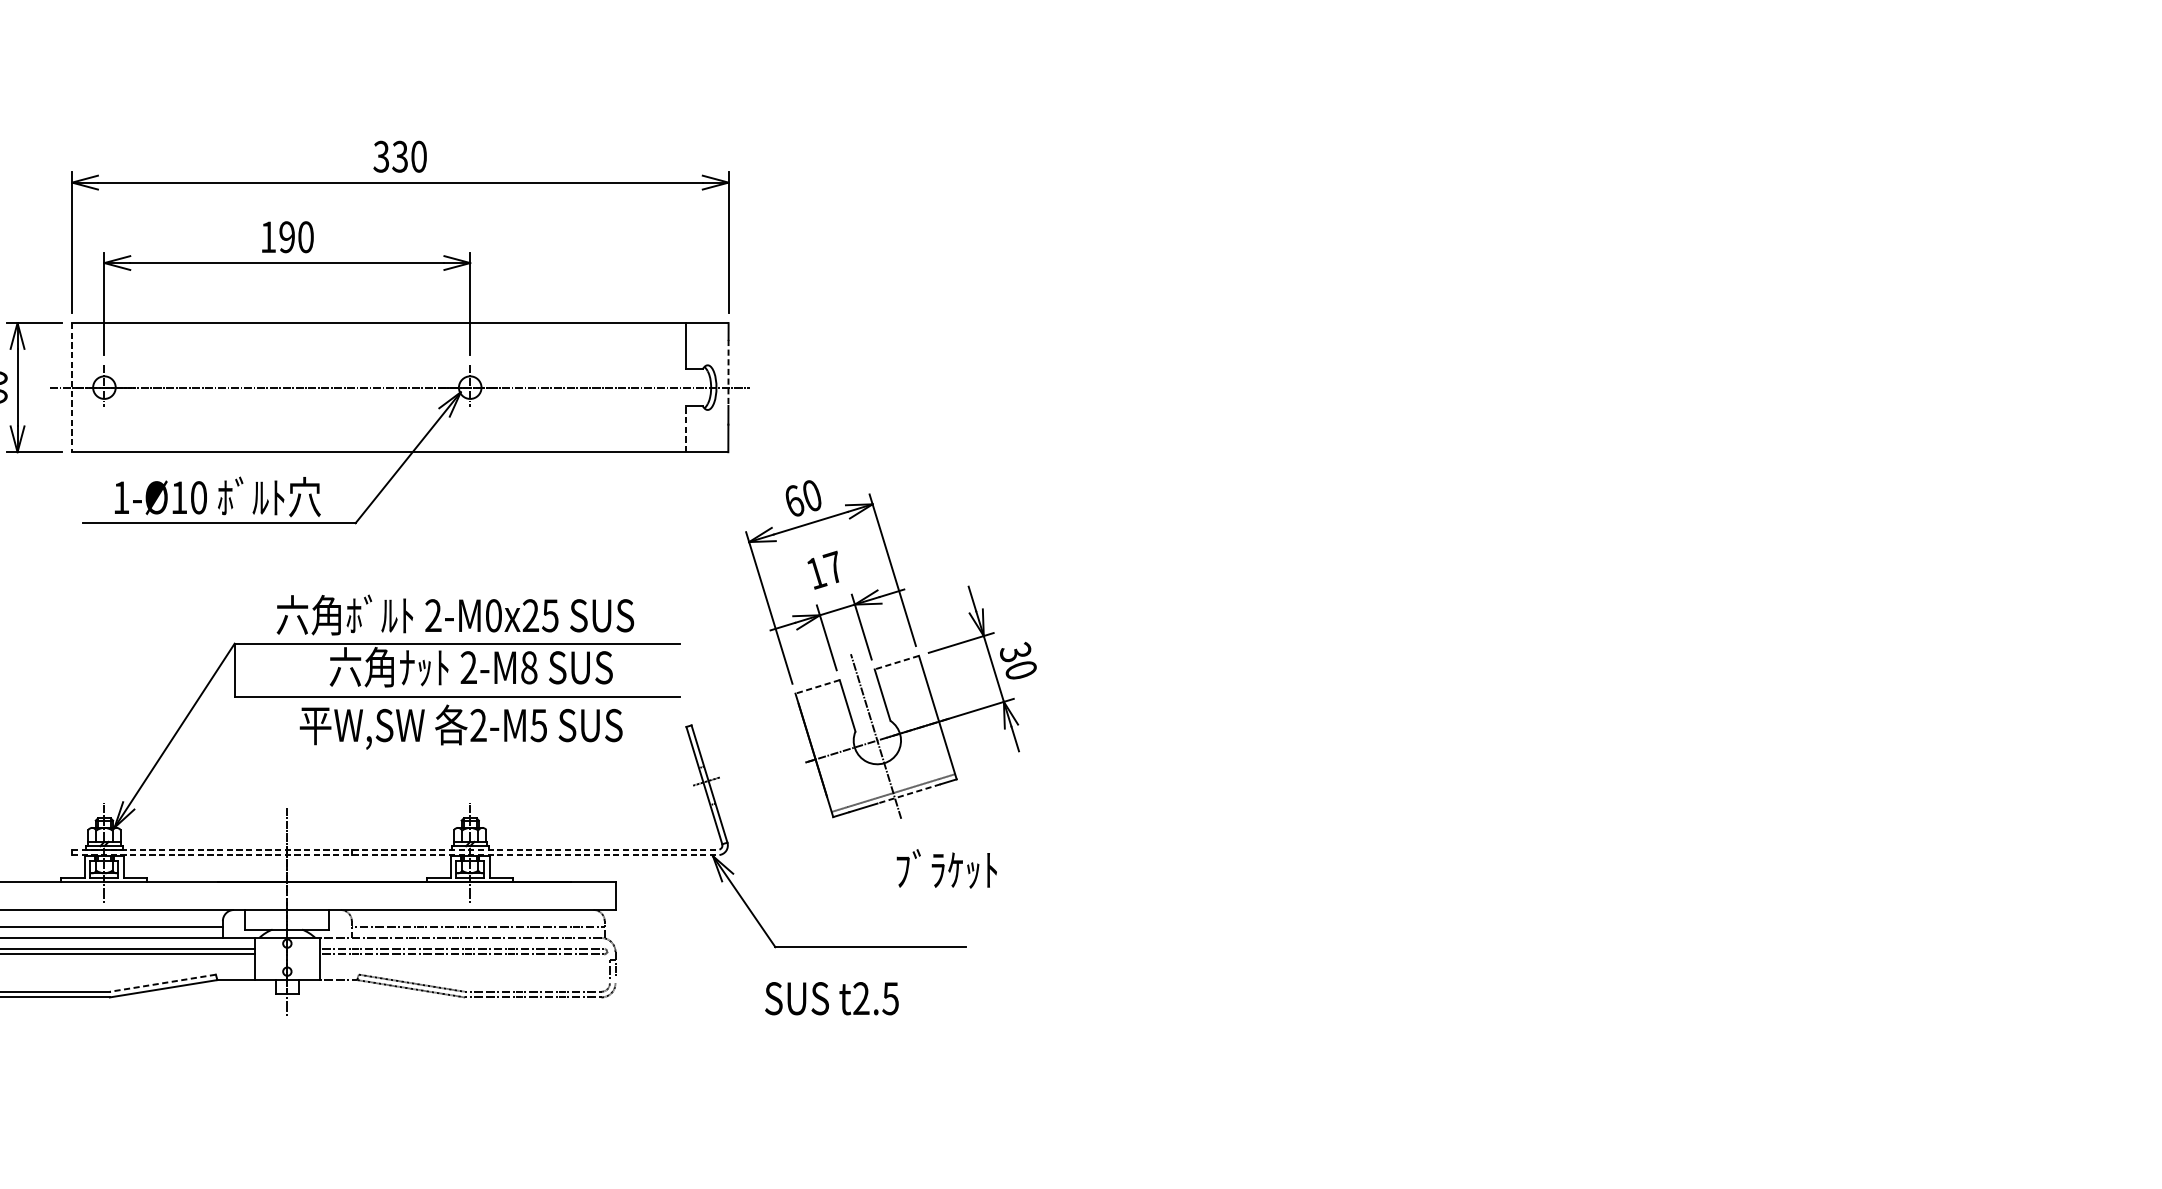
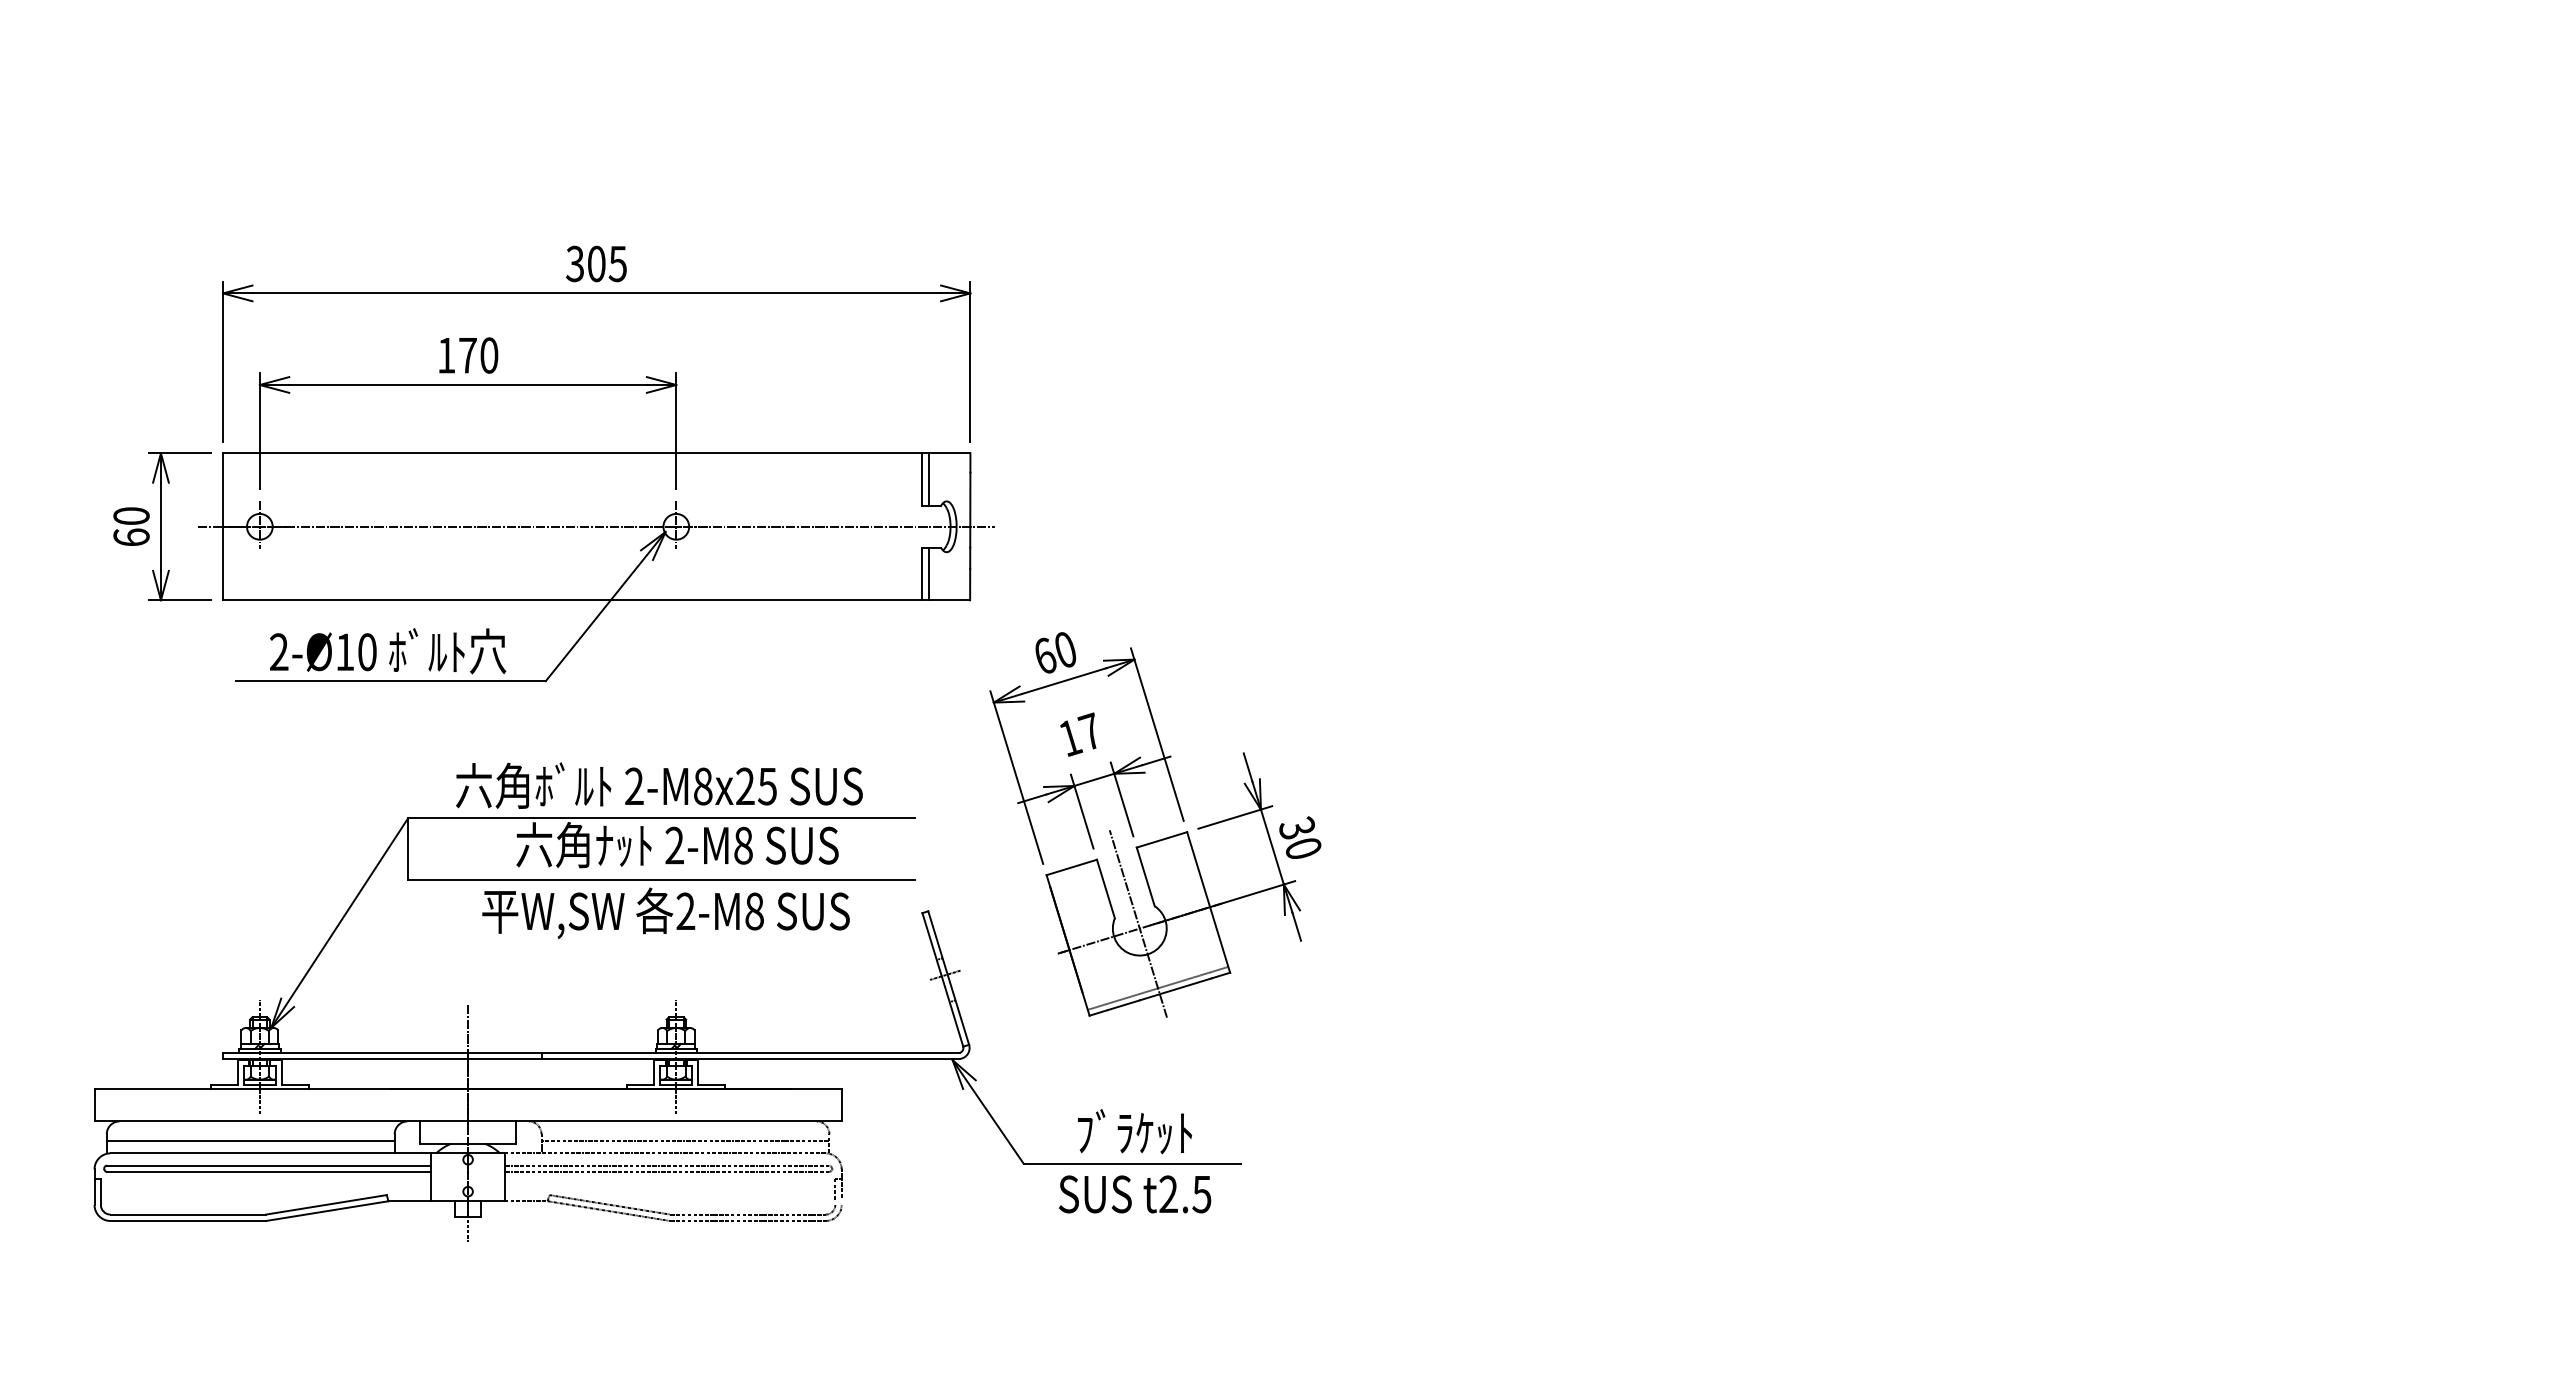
text: (408, 156) -> (606, 263), 330 -> 305
text: (286, 237) -> (467, 355), 190 -> 170
line: (692, 346) -> (929, 479), added
line: (728, 373) -> (970, 510), dashed -> solid
line: (72, 388) -> (223, 527), dashed -> solid
line: (686, 428) -> (922, 573), dashed -> solid
line: (692, 428) -> (929, 573), added
text: (121, 497) -> (279, 651), 1-Ø10 -> 2-Ø10
text: (494, 615) -> (703, 786), 2-M0x25 -> 2-M8x25
line: (896, 663) -> (1161, 840), dashed -> solid
line: (817, 686) -> (1071, 867), dashed -> solid
text: (538, 725) -> (753, 911), 2-M5 -> 2-M8
line: (908, 794) -> (1175, 989), dashed -> solid
line: (396, 849) -> (592, 1052), dashed -> solid
line: (396, 854) -> (592, 1058), dashed -> solid
text: (946, 868) -> (1134, 1131), moved
line: (162, 982) -> (325, 1204), dashed -> solid
text: (832, 998) -> (1135, 1194), moved

